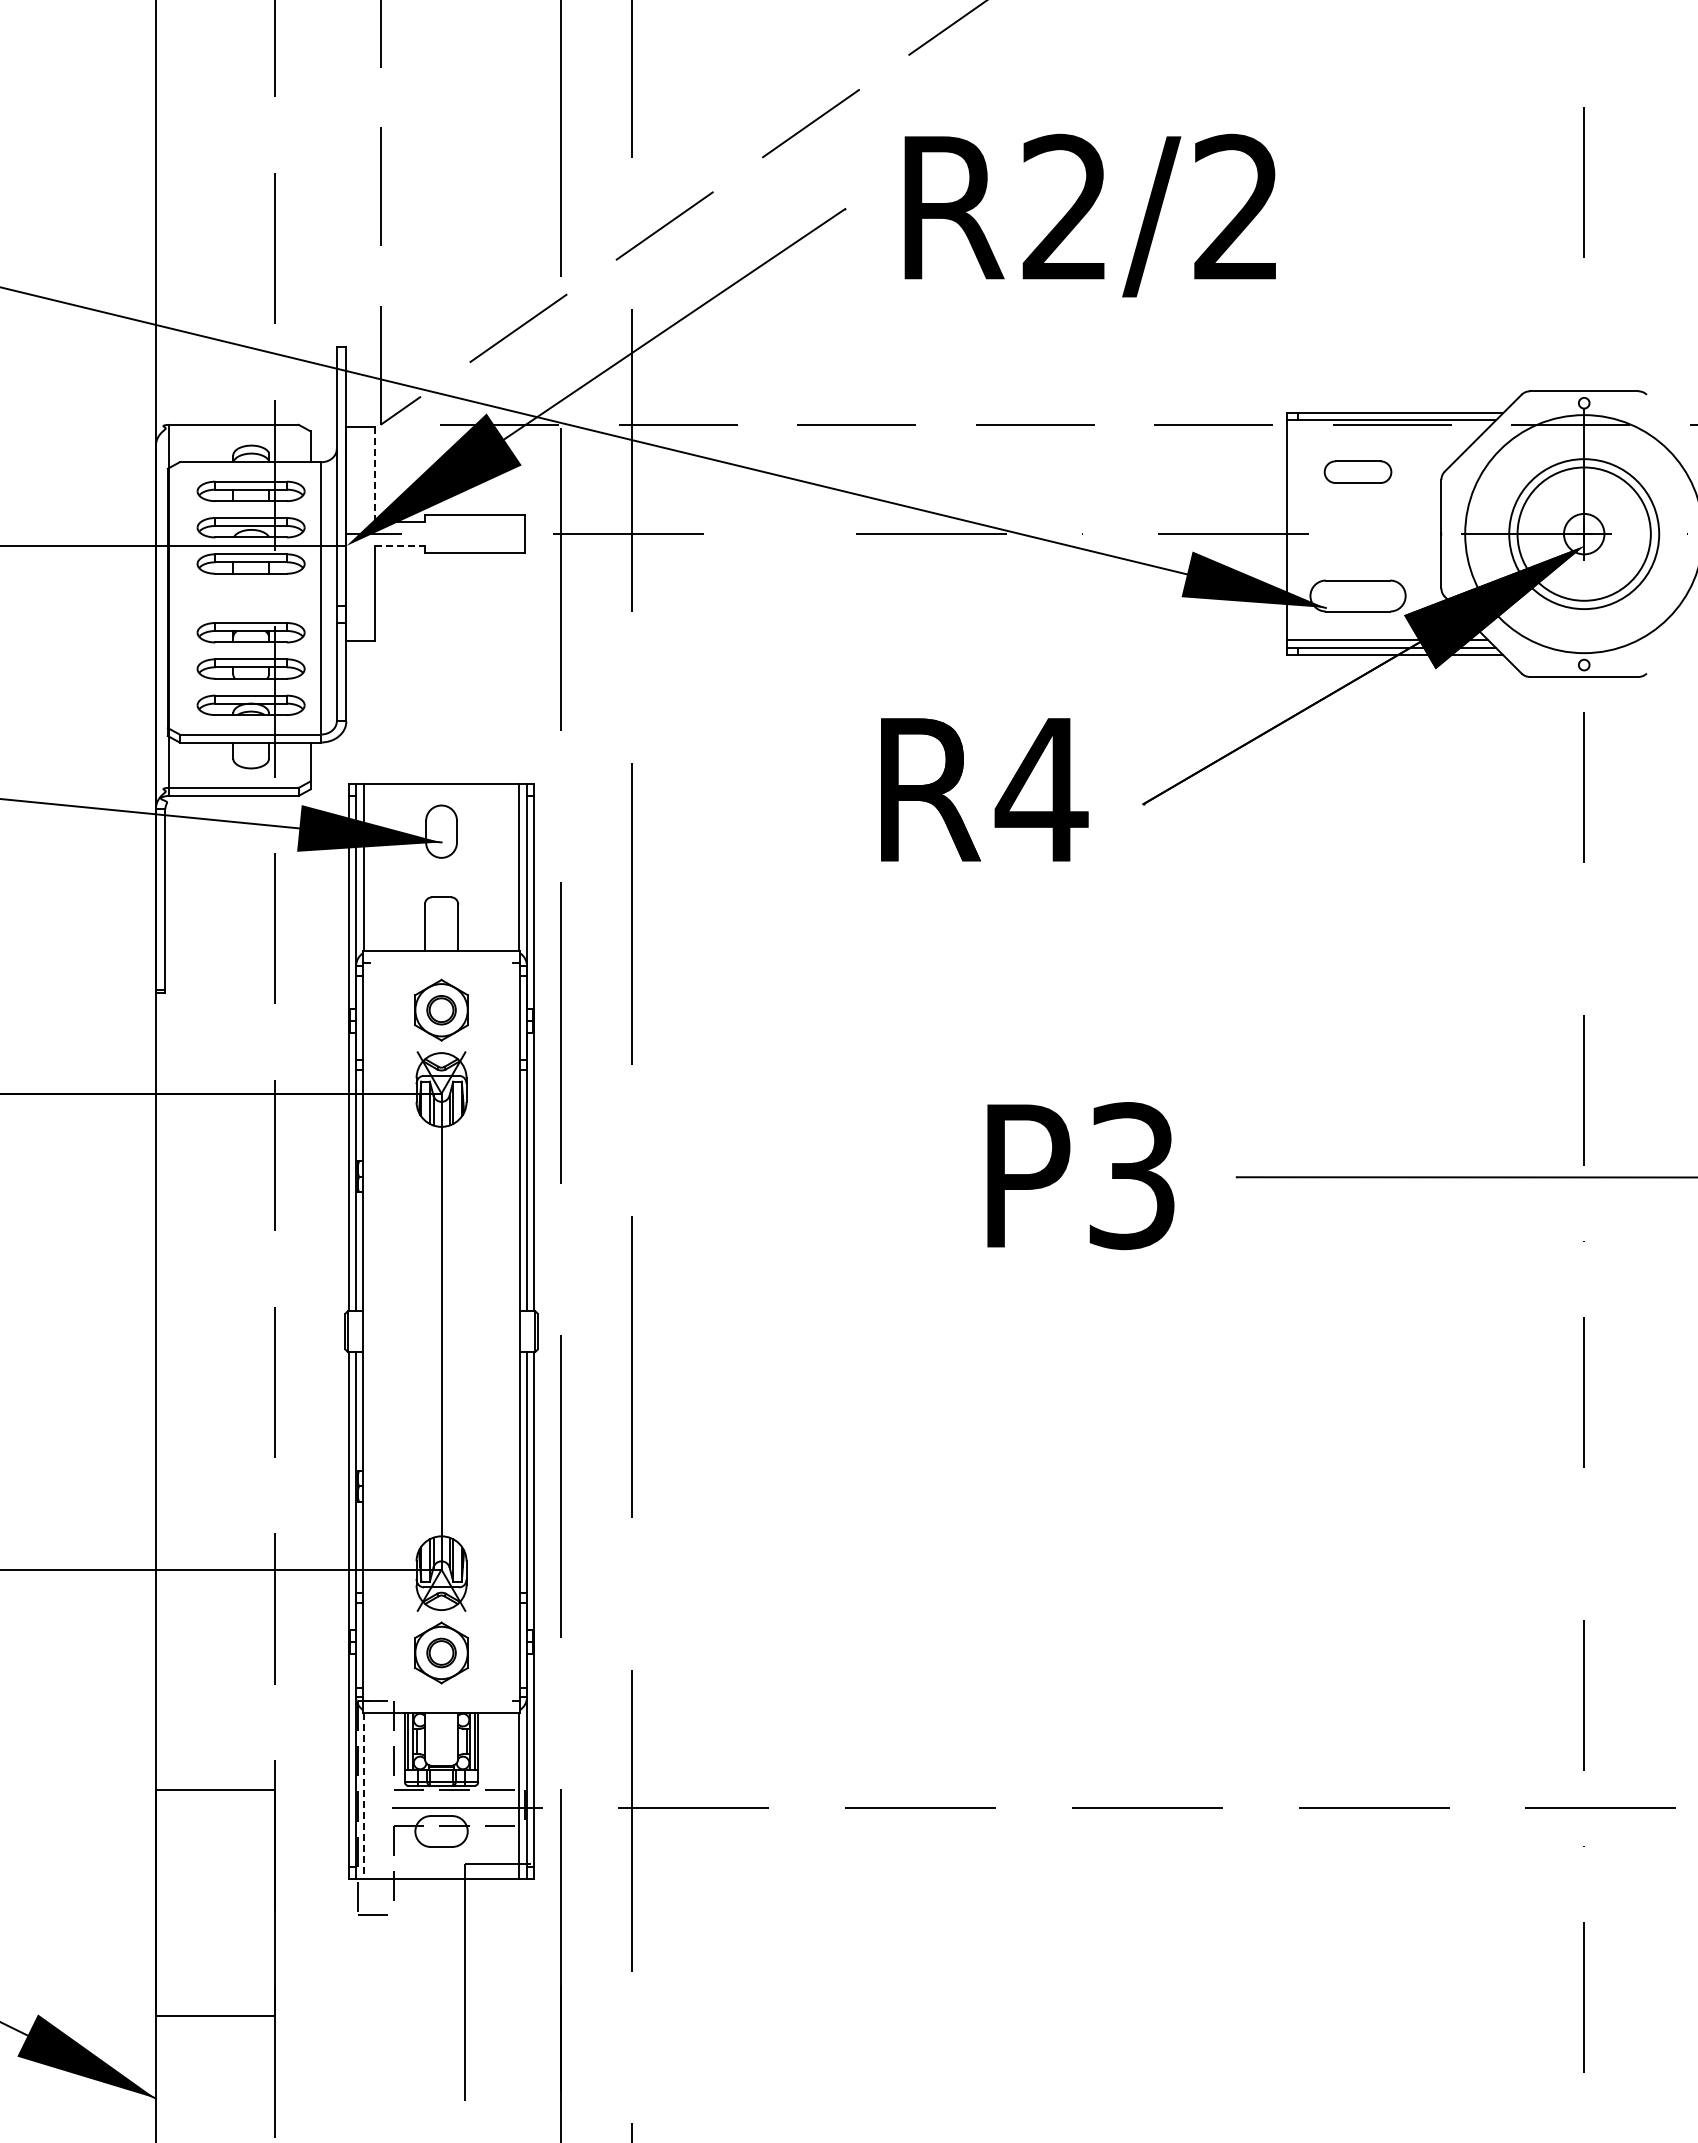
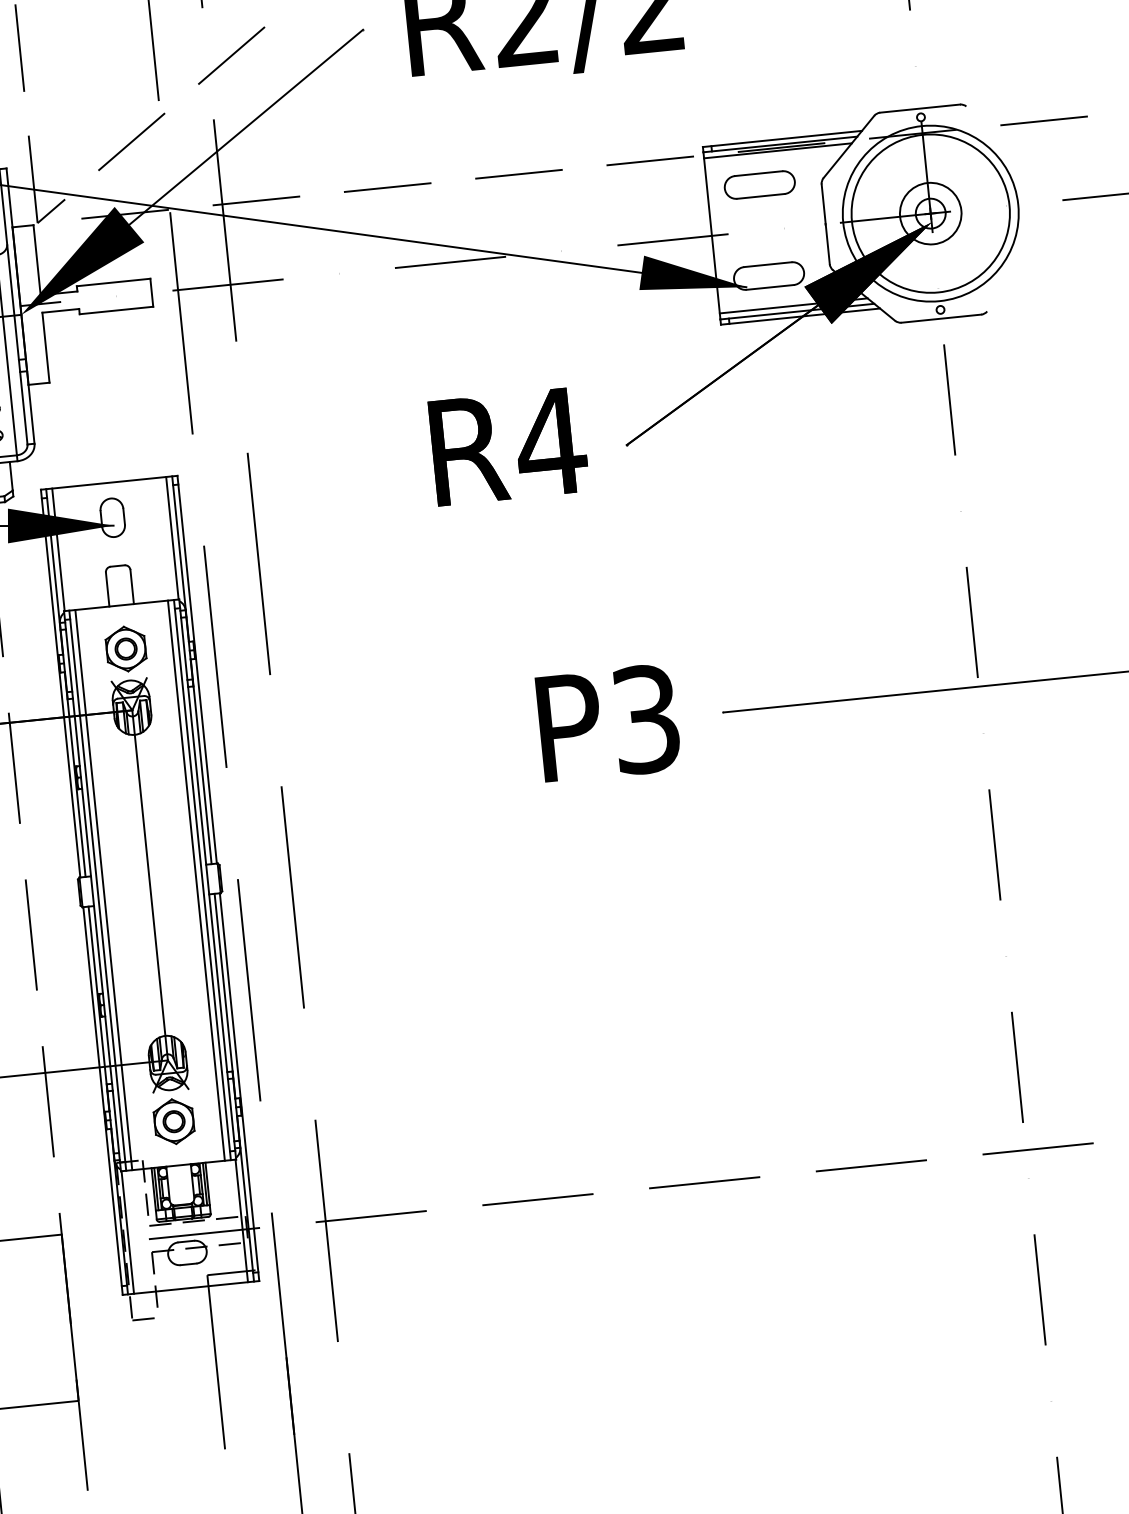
line: (1386, 428) -> (777, 150), added
part: (1357, 471) -> (759, 184), size x1.43
line: (374, 474) -> (36, 260), dashed -> solid
circle: (1583, 533) -> (930, 213), size x0.62
circle: (1584, 534) -> (930, 213), size x1.43
line: (399, 546) -> (60, 311), dashed -> solid
line: (370, 1331) -> (97, 890), added
line: (378, 1331) -> (103, 890), added
line: (504, 1331) -> (196, 880), added
line: (512, 1331) -> (202, 880), added
line: (364, 1796) -> (128, 1232), dashed -> solid

